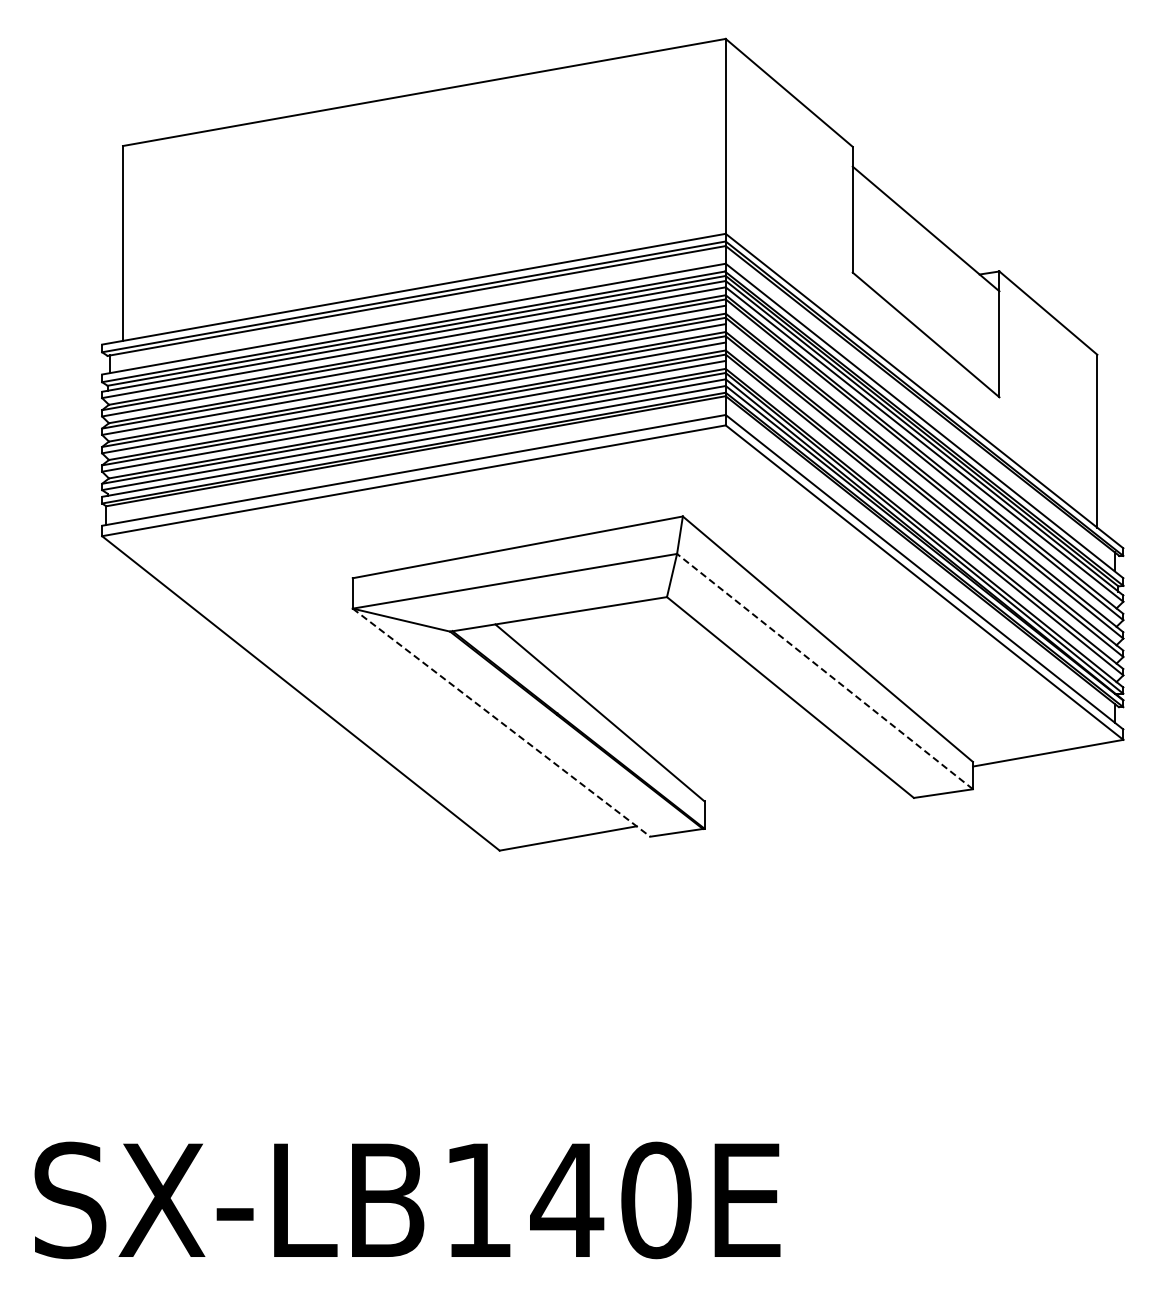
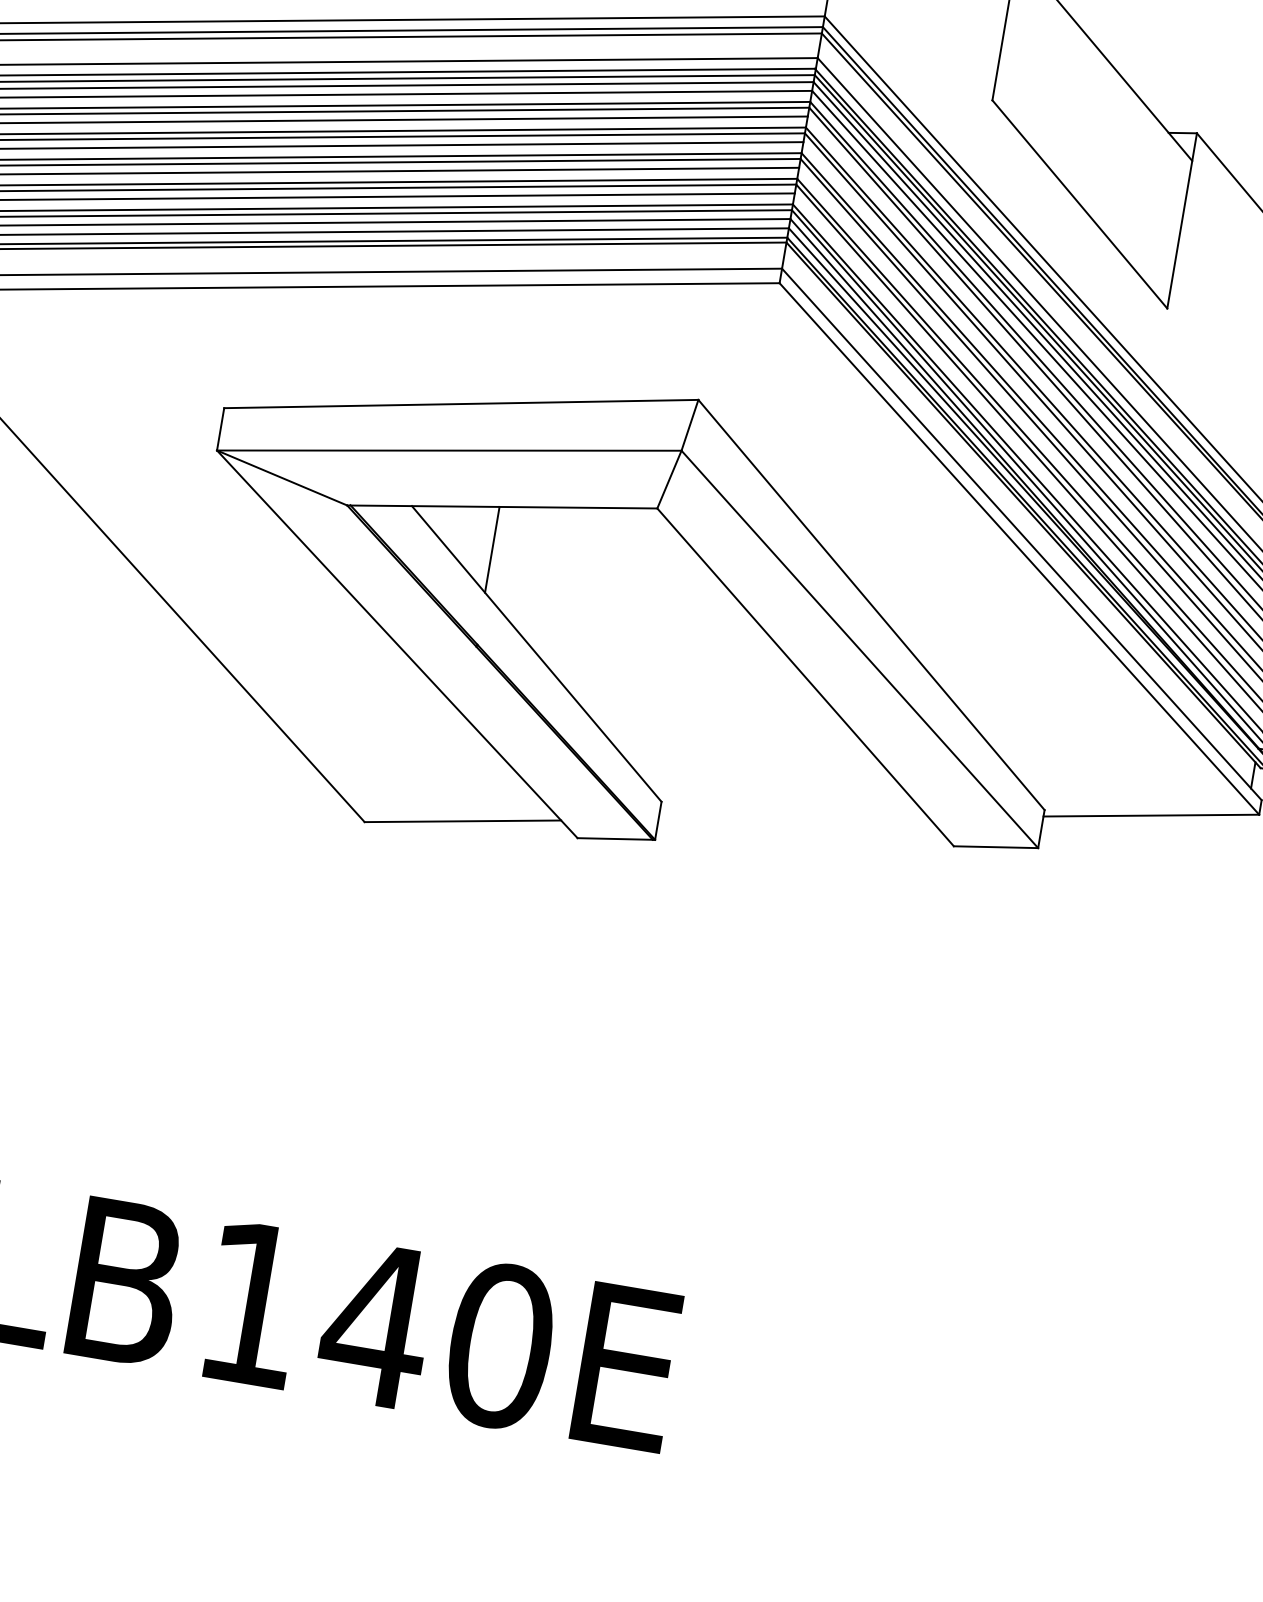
line: (556, 645) -> (492, 549), added
line: (824, 671) -> (859, 649), dashed -> solid
line: (501, 722) -> (397, 644), dashed -> solid

